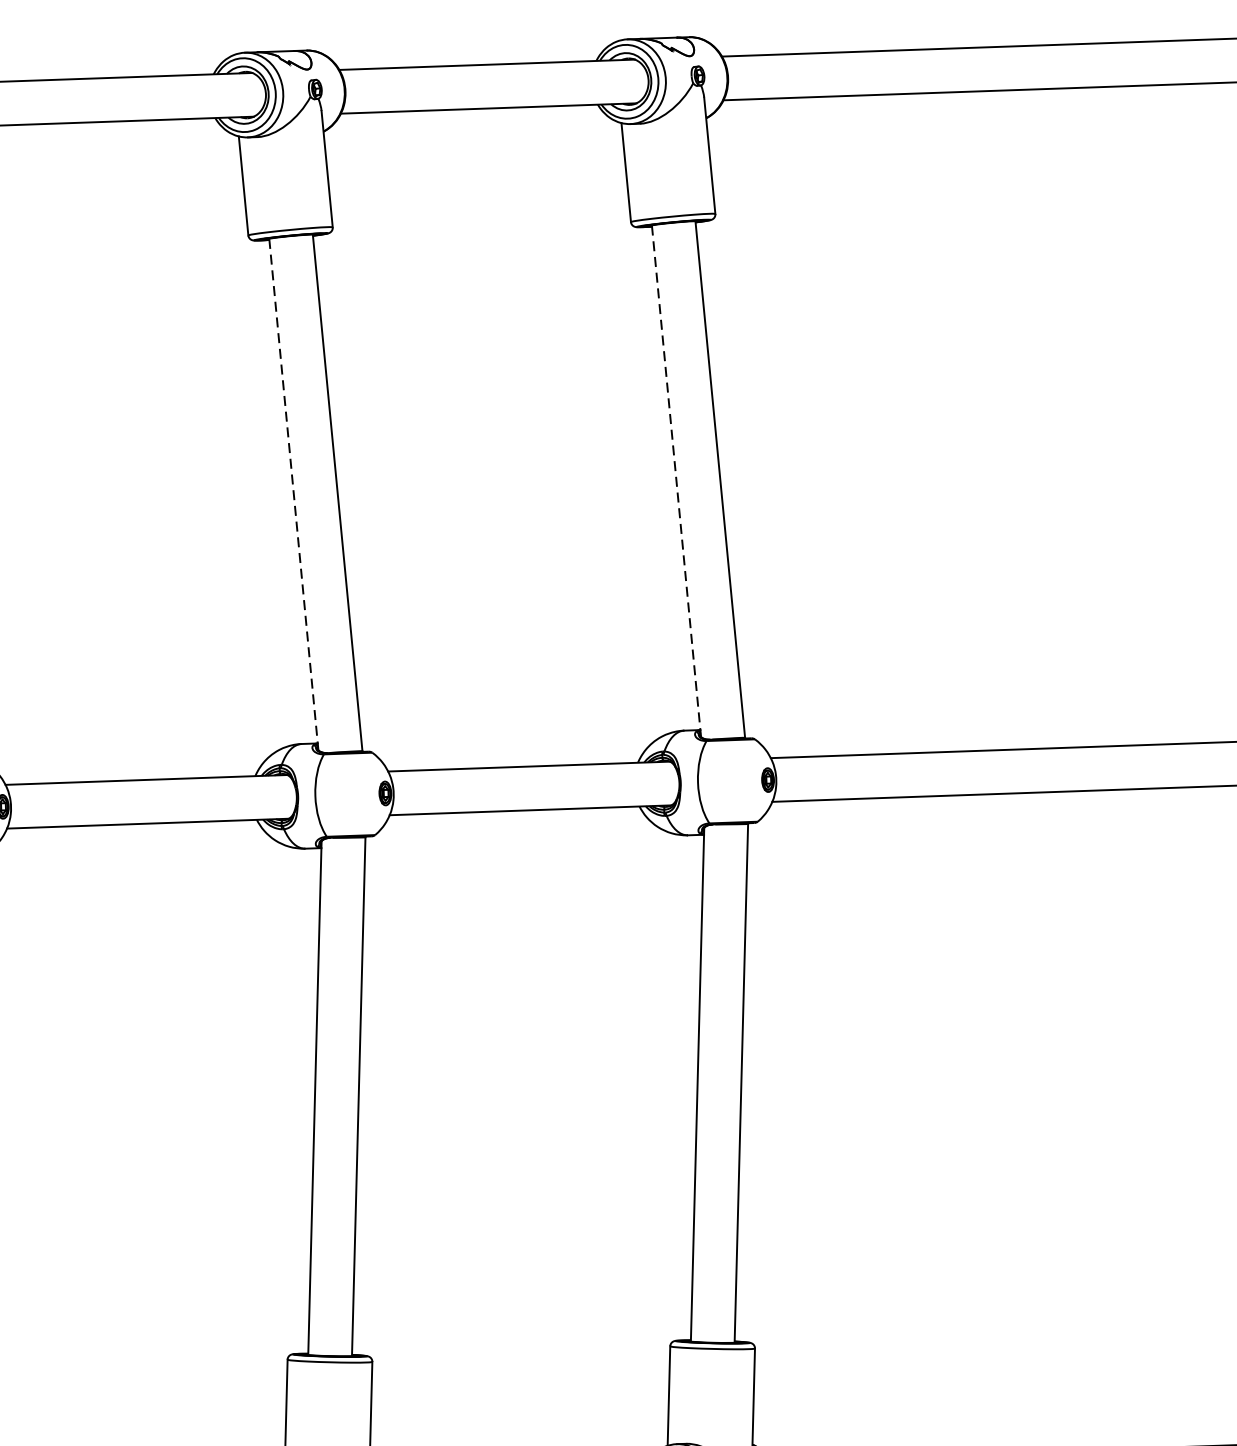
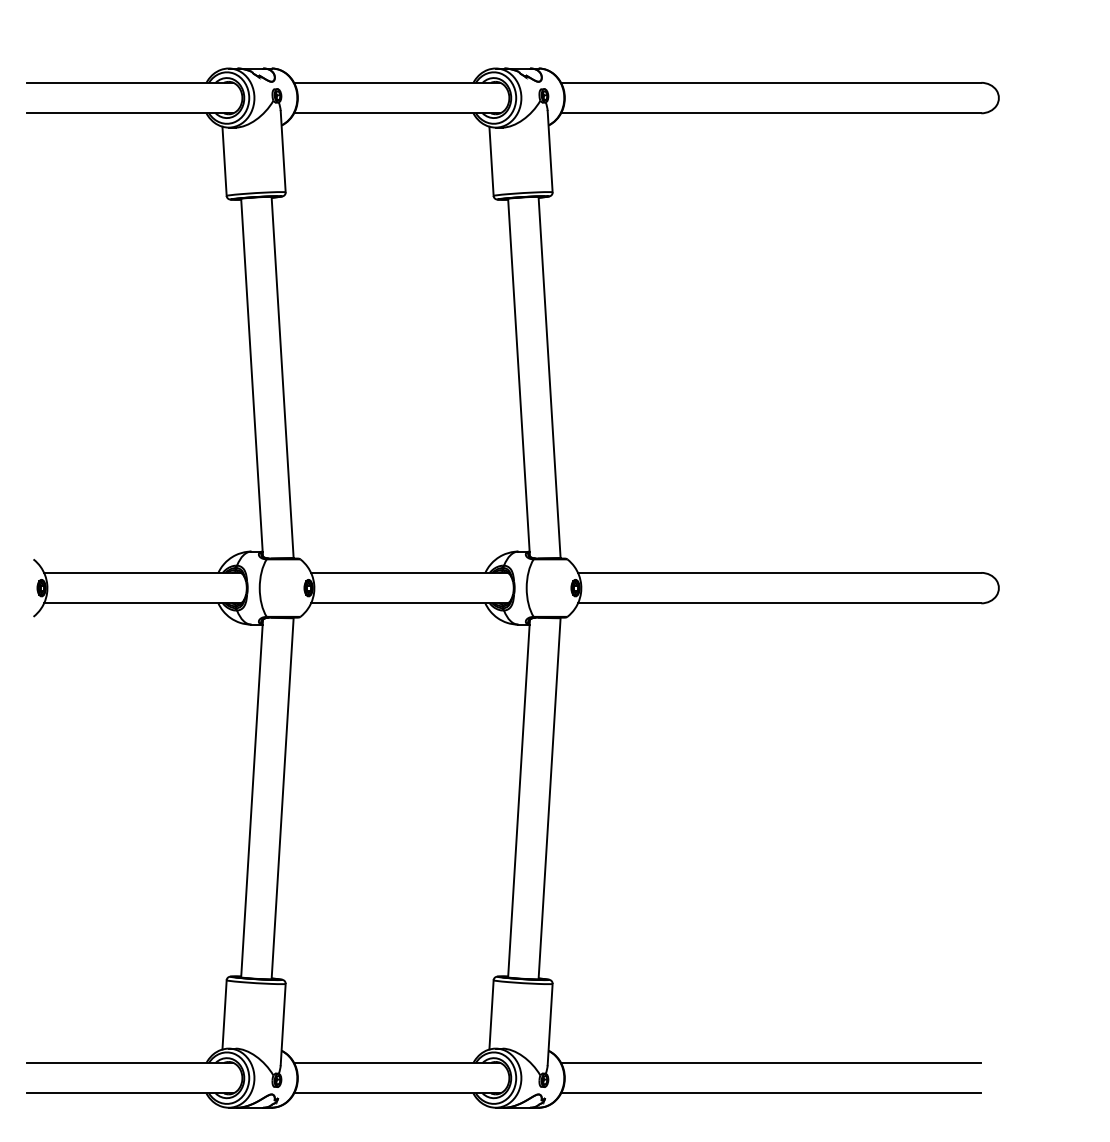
line: (677, 482) -> (519, 378), dashed -> solid
line: (294, 495) -> (252, 378), dashed -> solid

